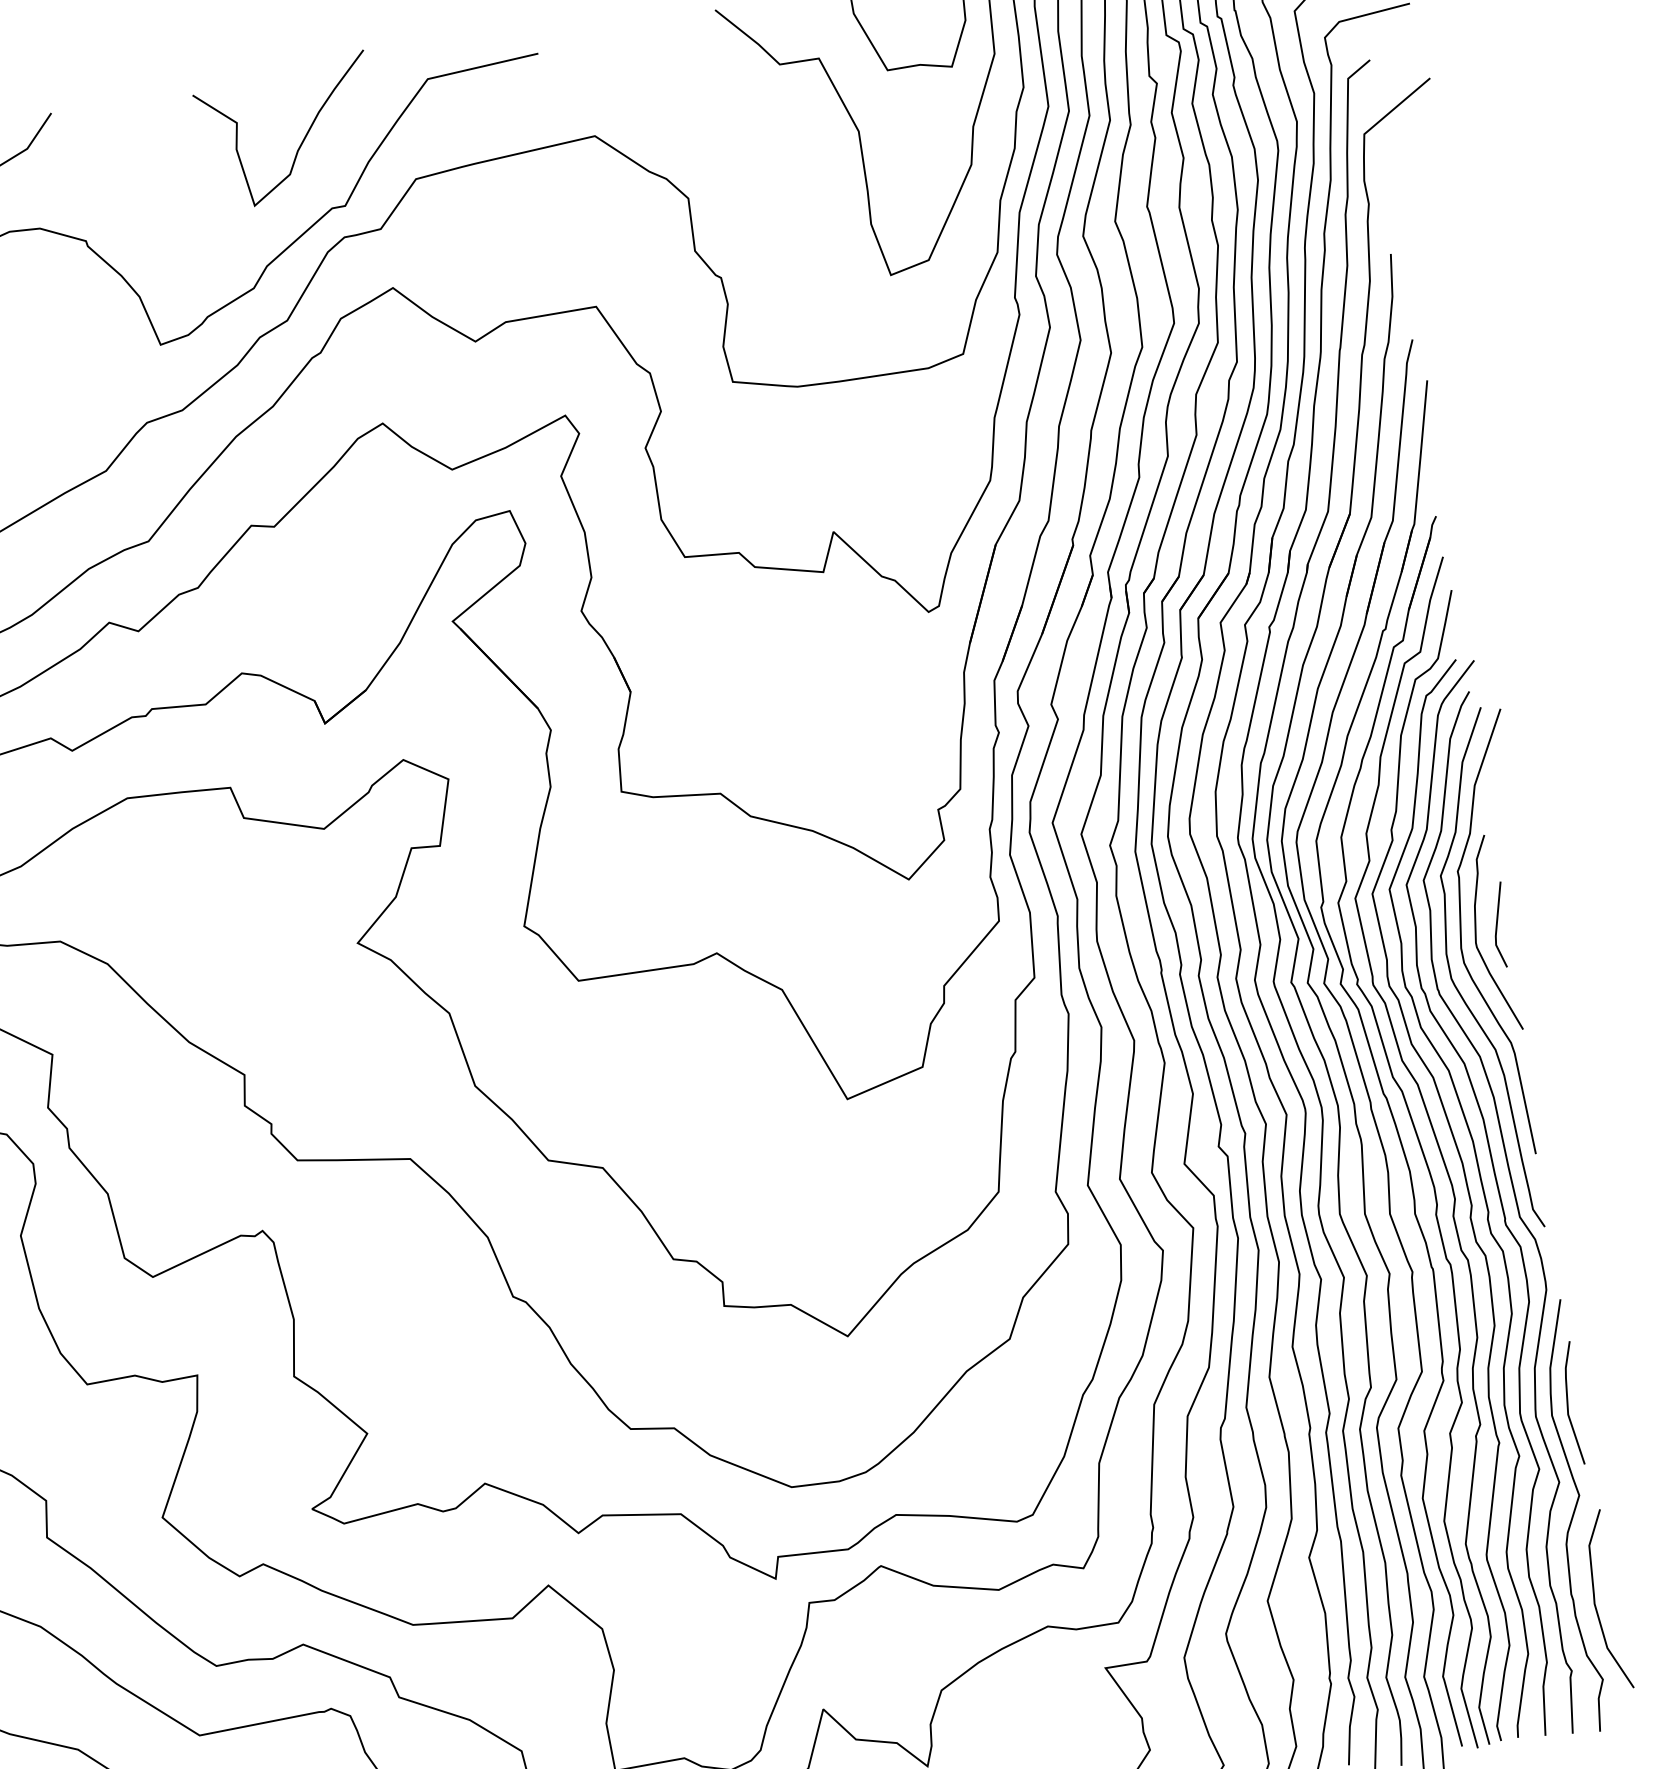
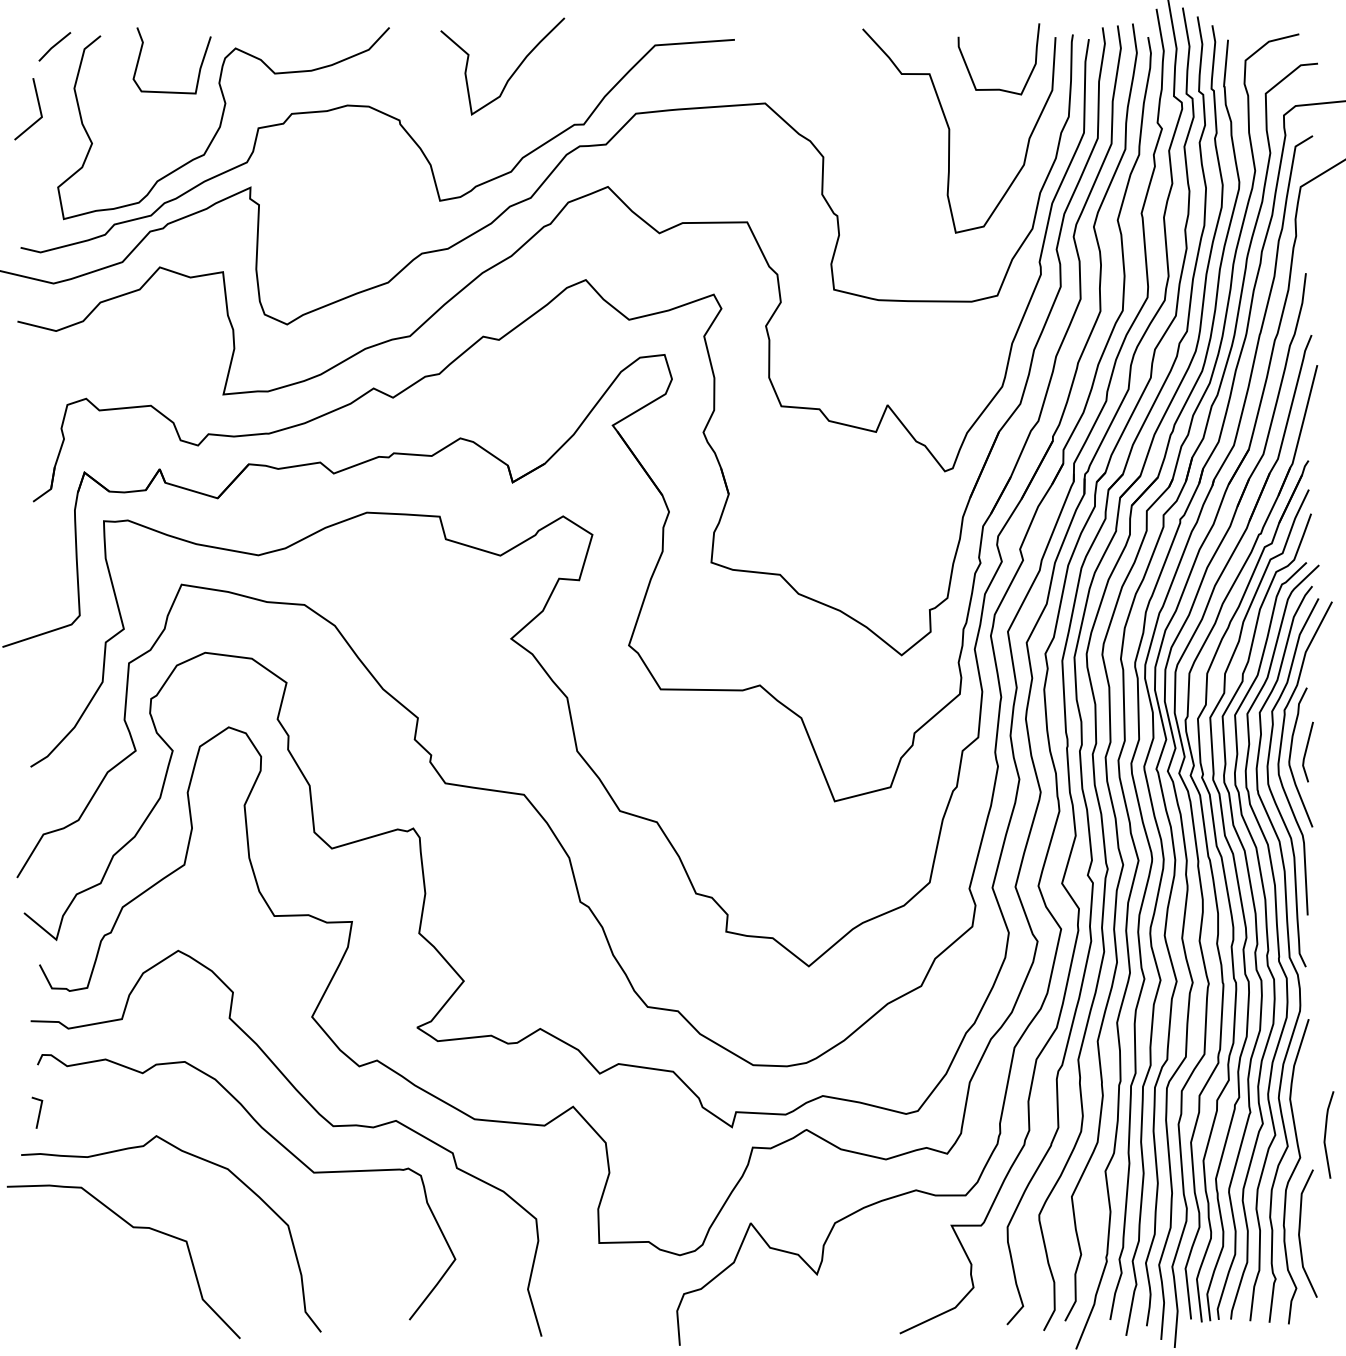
curve: (301, 140) -> (511, 74), moved
line: (1569, 1403) -> (1326, 1134), moved

